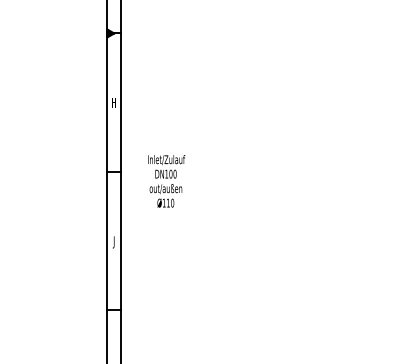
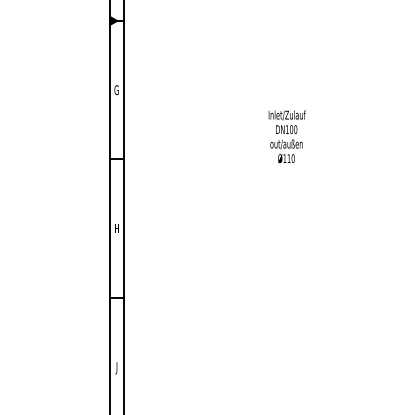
text: (113, 103) -> (116, 90), H -> G
text: (165, 181) -> (286, 136), moved
text: (113, 242) -> (116, 229), J -> H

